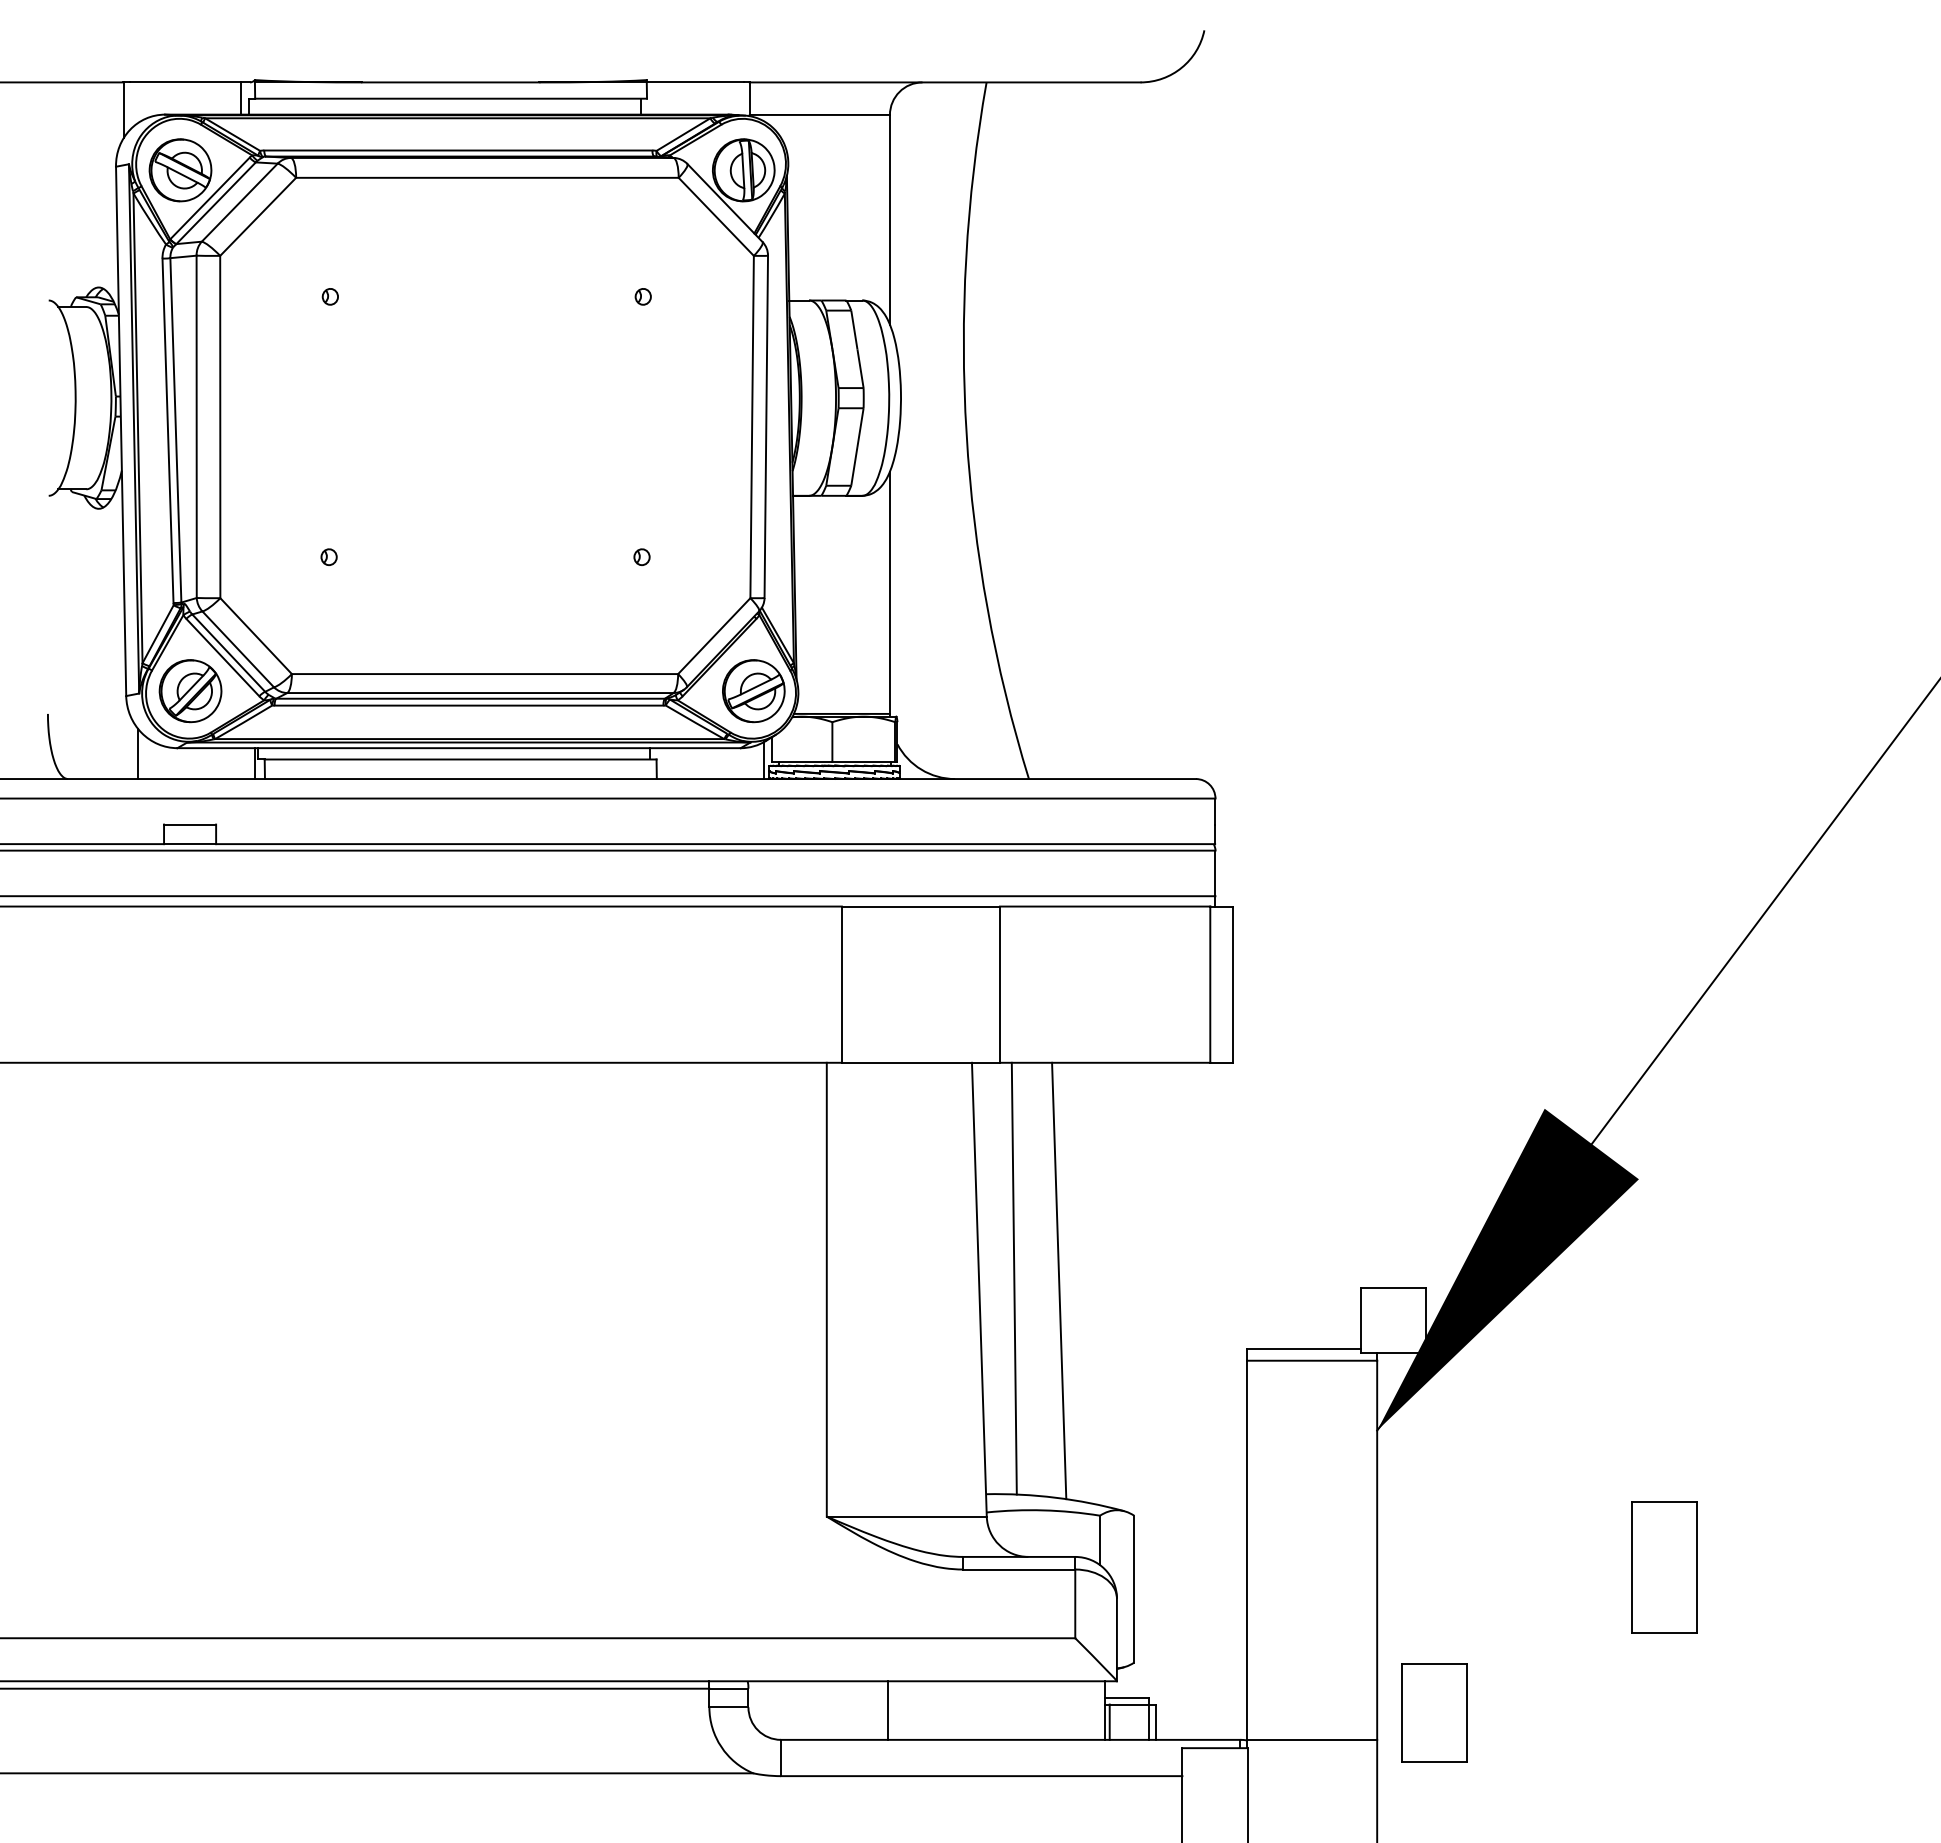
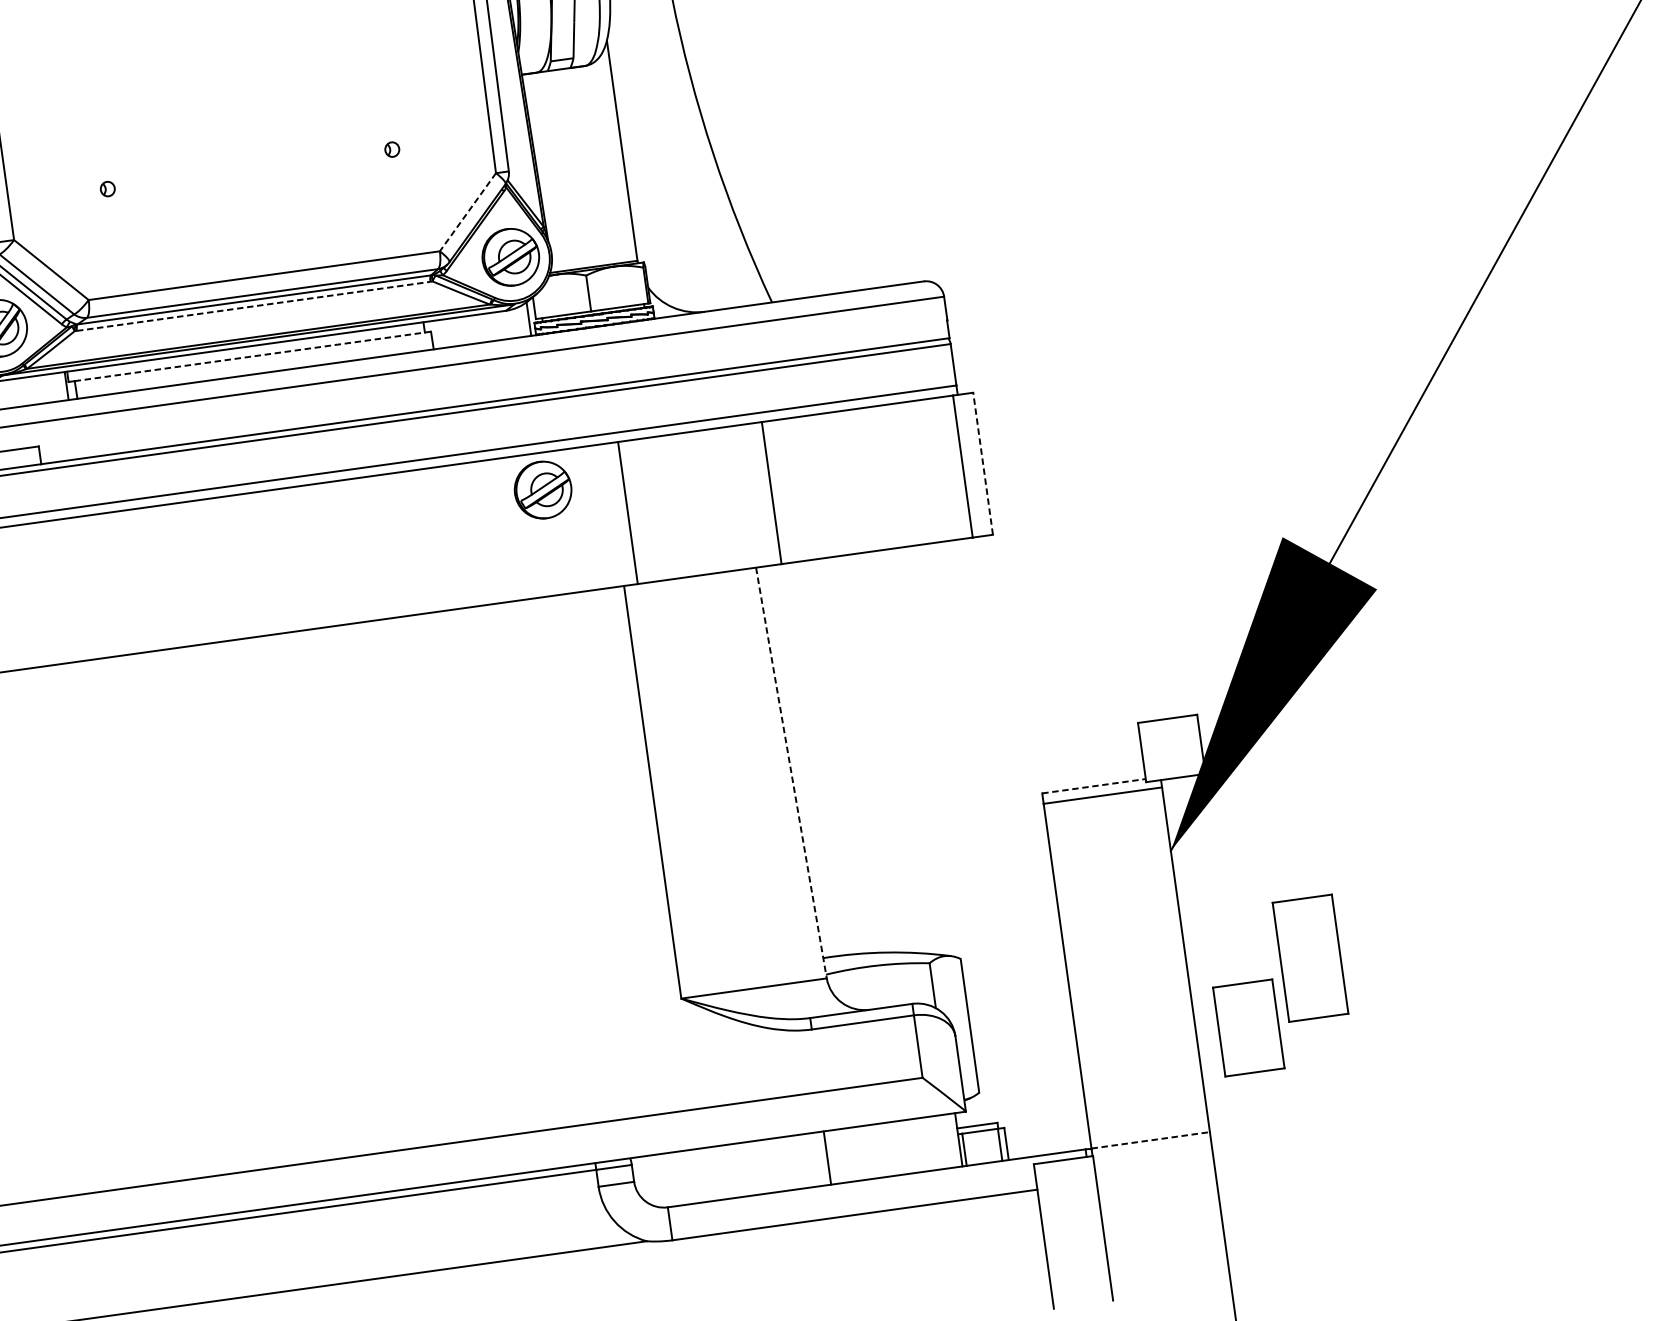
line: (713, 636) -> (467, 212), solid -> dashed
line: (469, 705) -> (254, 306), solid -> dashed
line: (460, 759) -> (252, 356), solid -> dashed
part: (753, 947) -> (542, 490), added
line: (1232, 984) -> (983, 463), solid -> dashed
line: (1013, 1278) -> (821, 758), removed
line: (1059, 1280) -> (863, 754), removed
line: (979, 1290) -> (791, 773), solid -> dashed
line: (1303, 1349) -> (1093, 786), solid -> dashed
part: (1664, 1567) -> (1310, 958), moved
line: (887, 1710) -> (827, 1157), moved
part: (1434, 1712) -> (1248, 1027), moved
line: (1312, 1739) -> (1151, 1139), solid -> dashed

